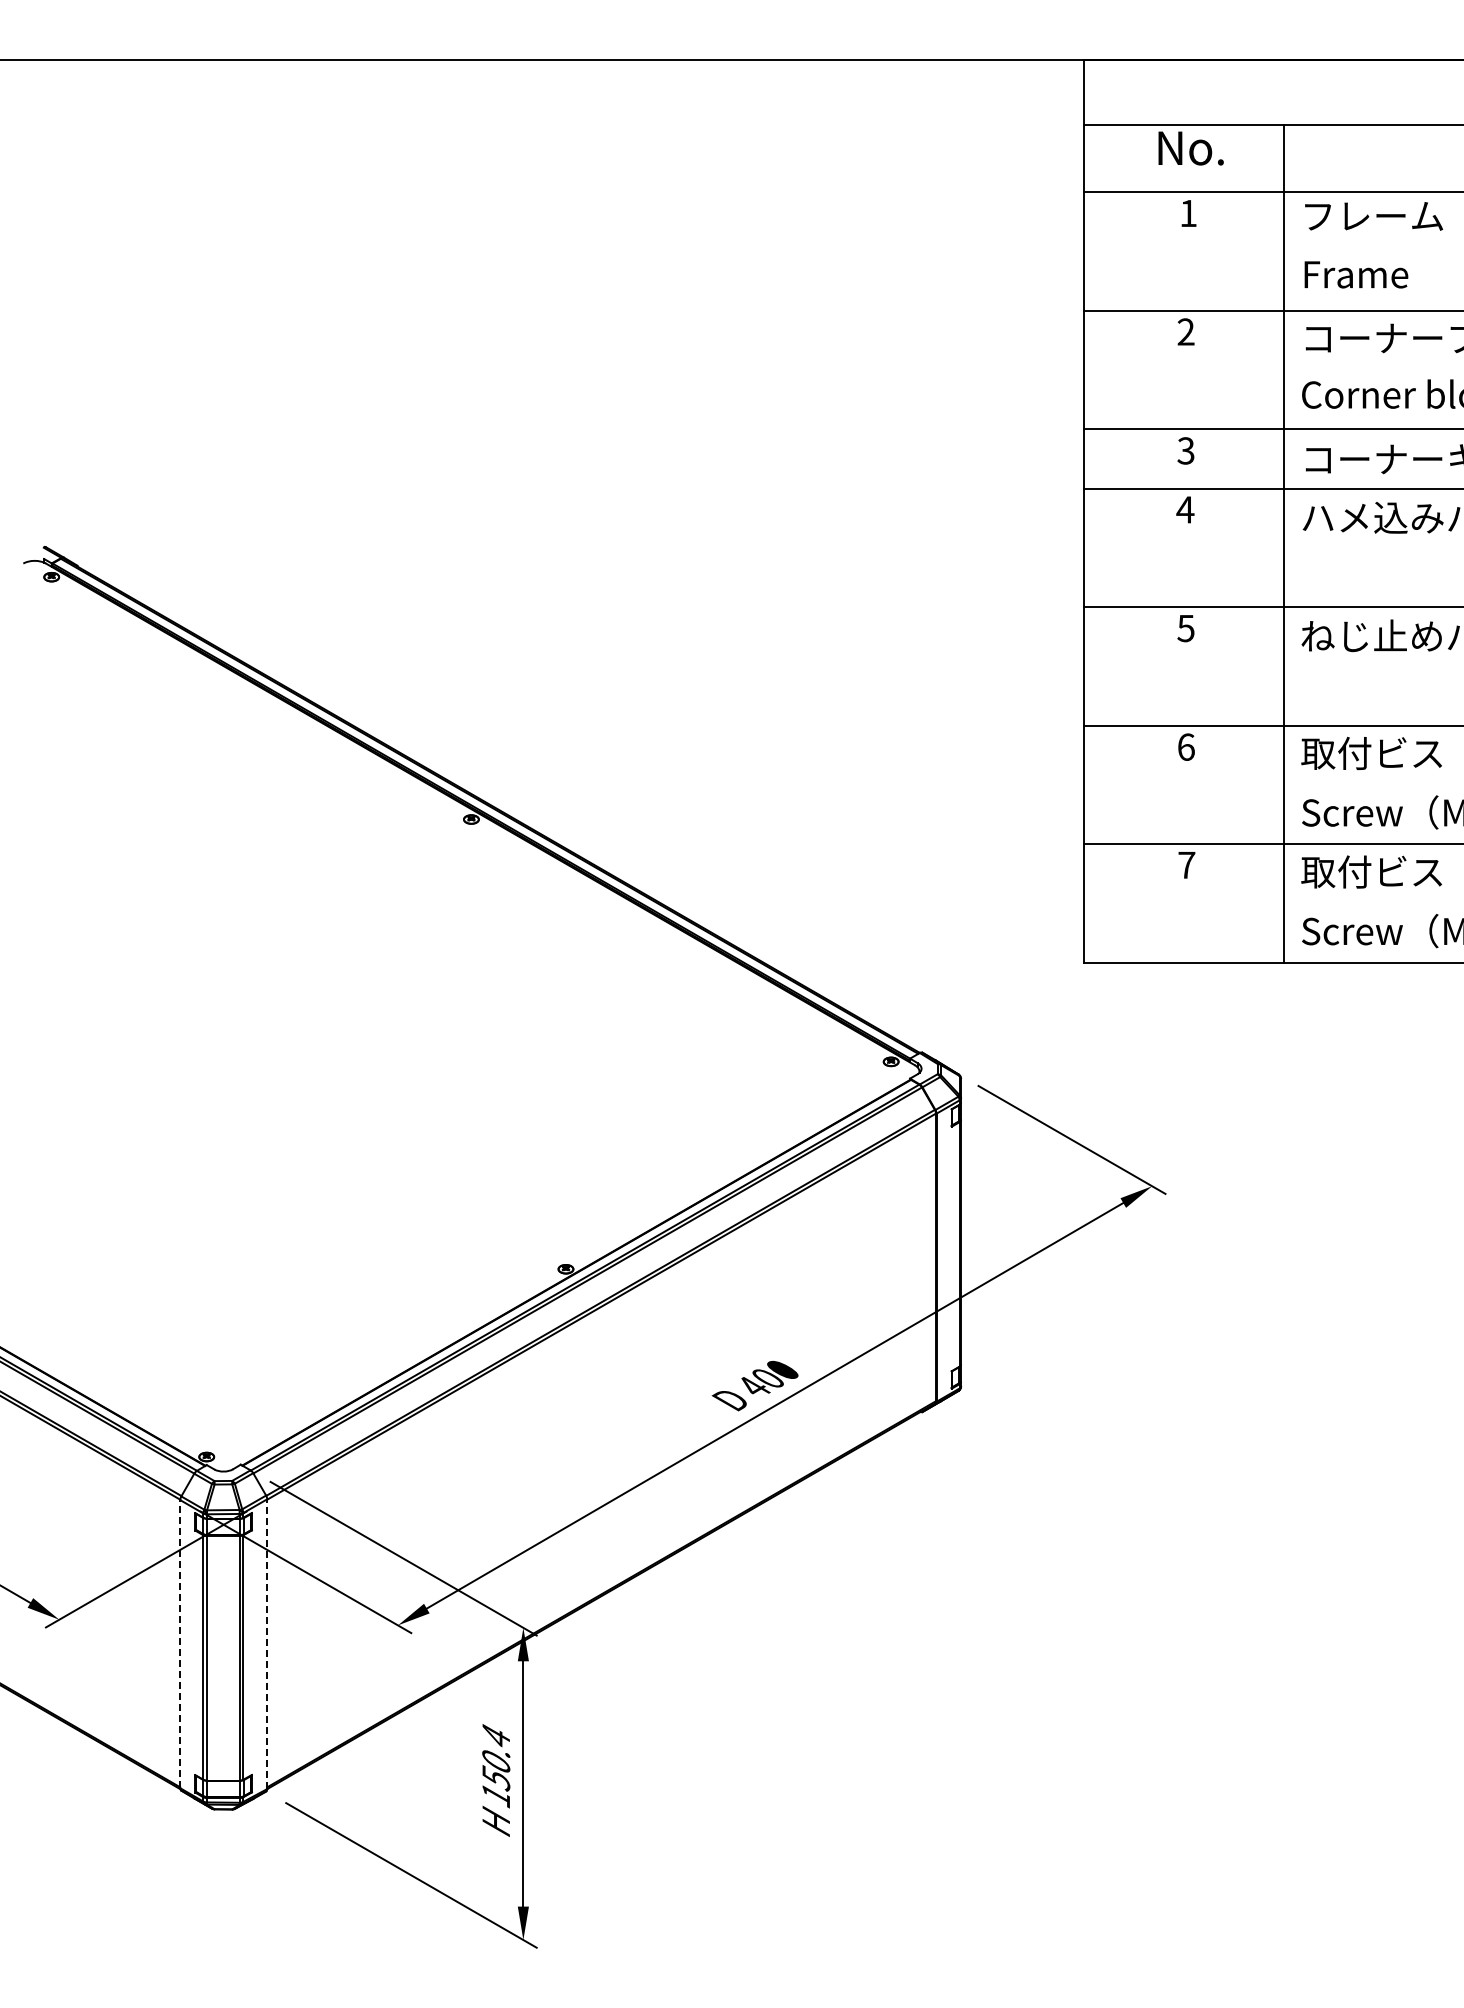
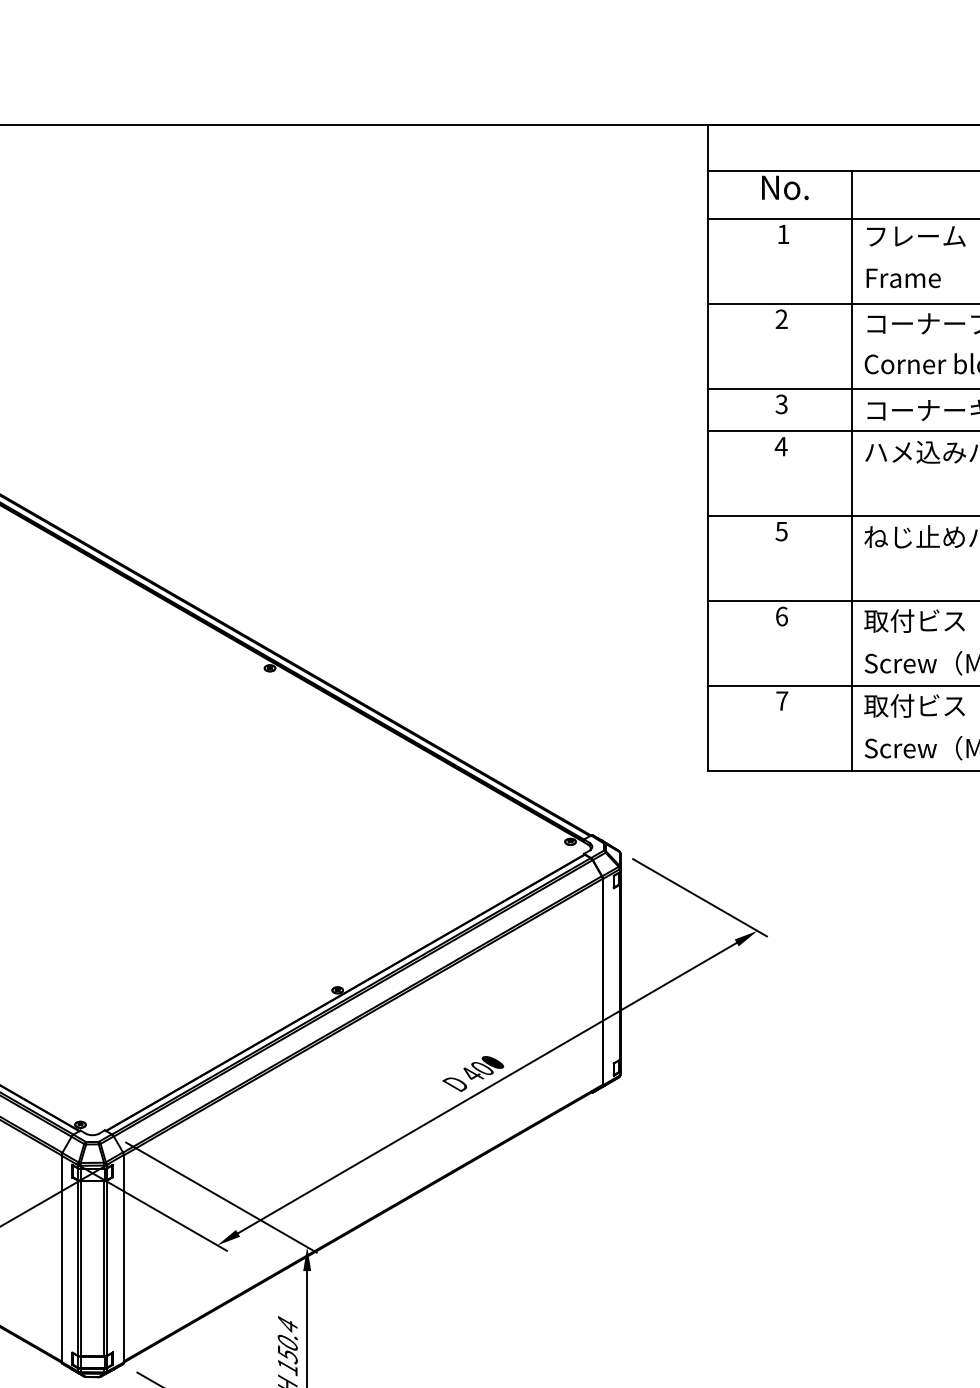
line: (180, 1643) -> (61, 1258), dashed -> solid
line: (267, 1644) -> (123, 1259), dashed -> solid

